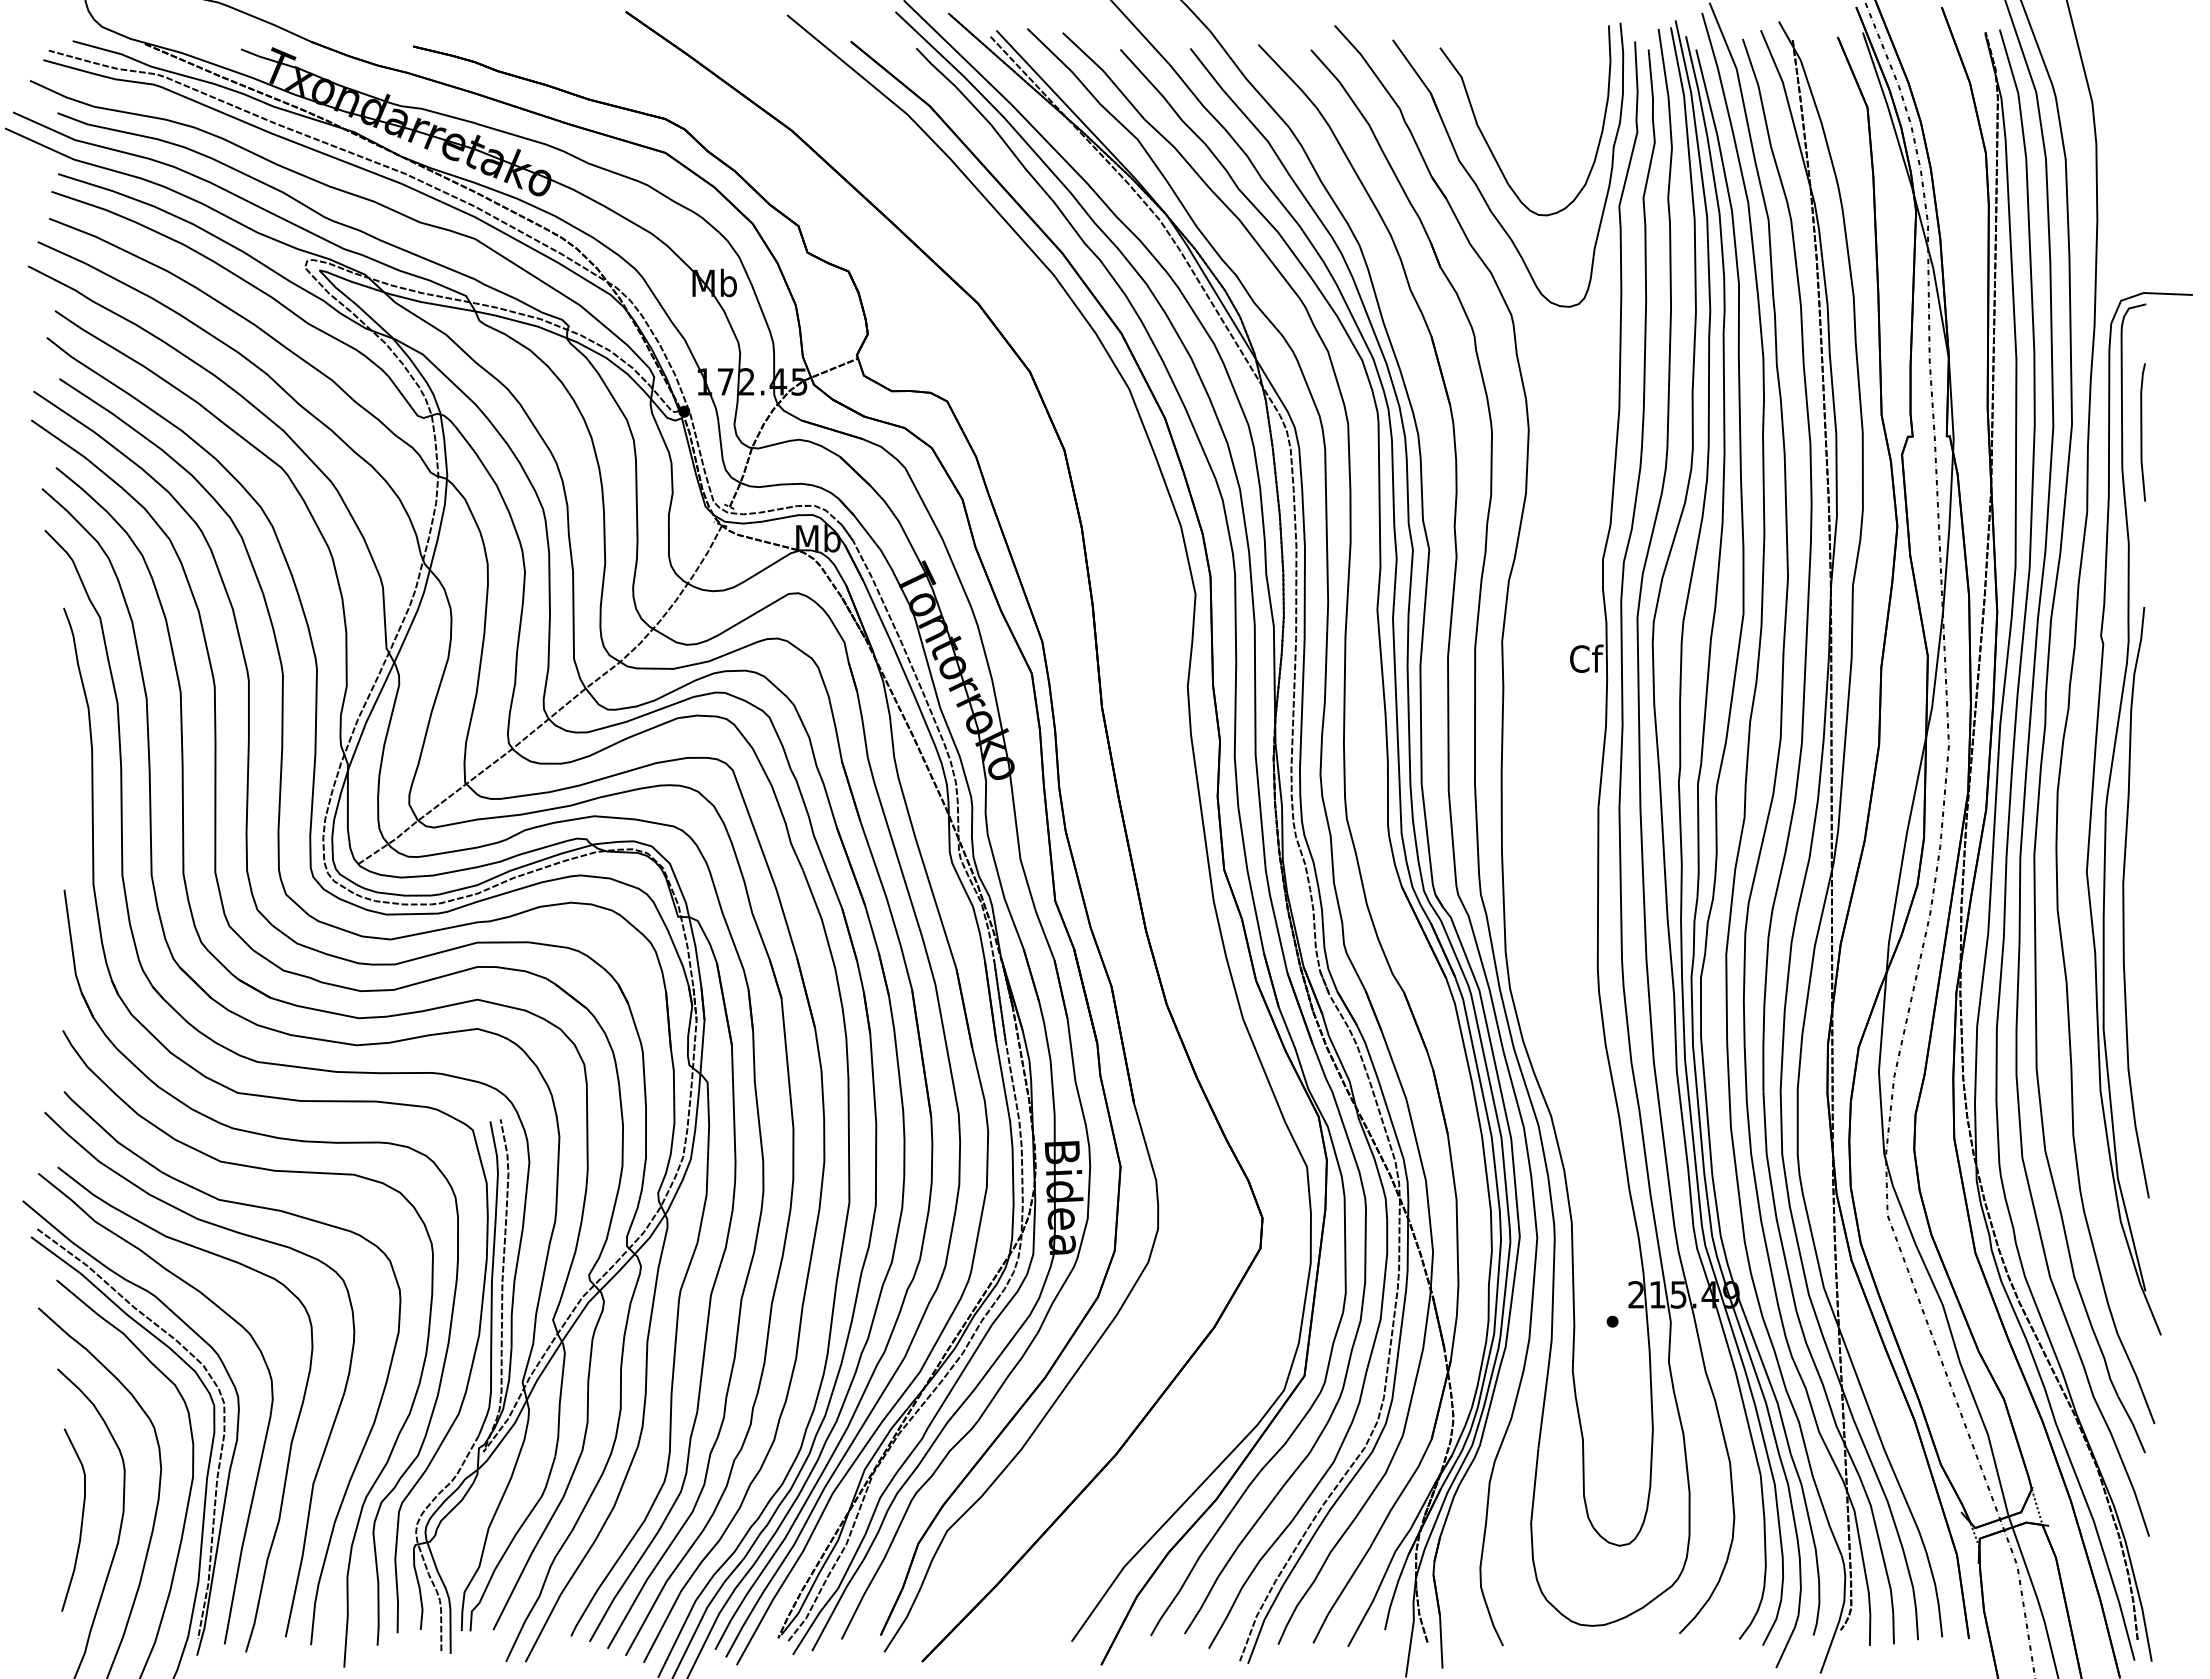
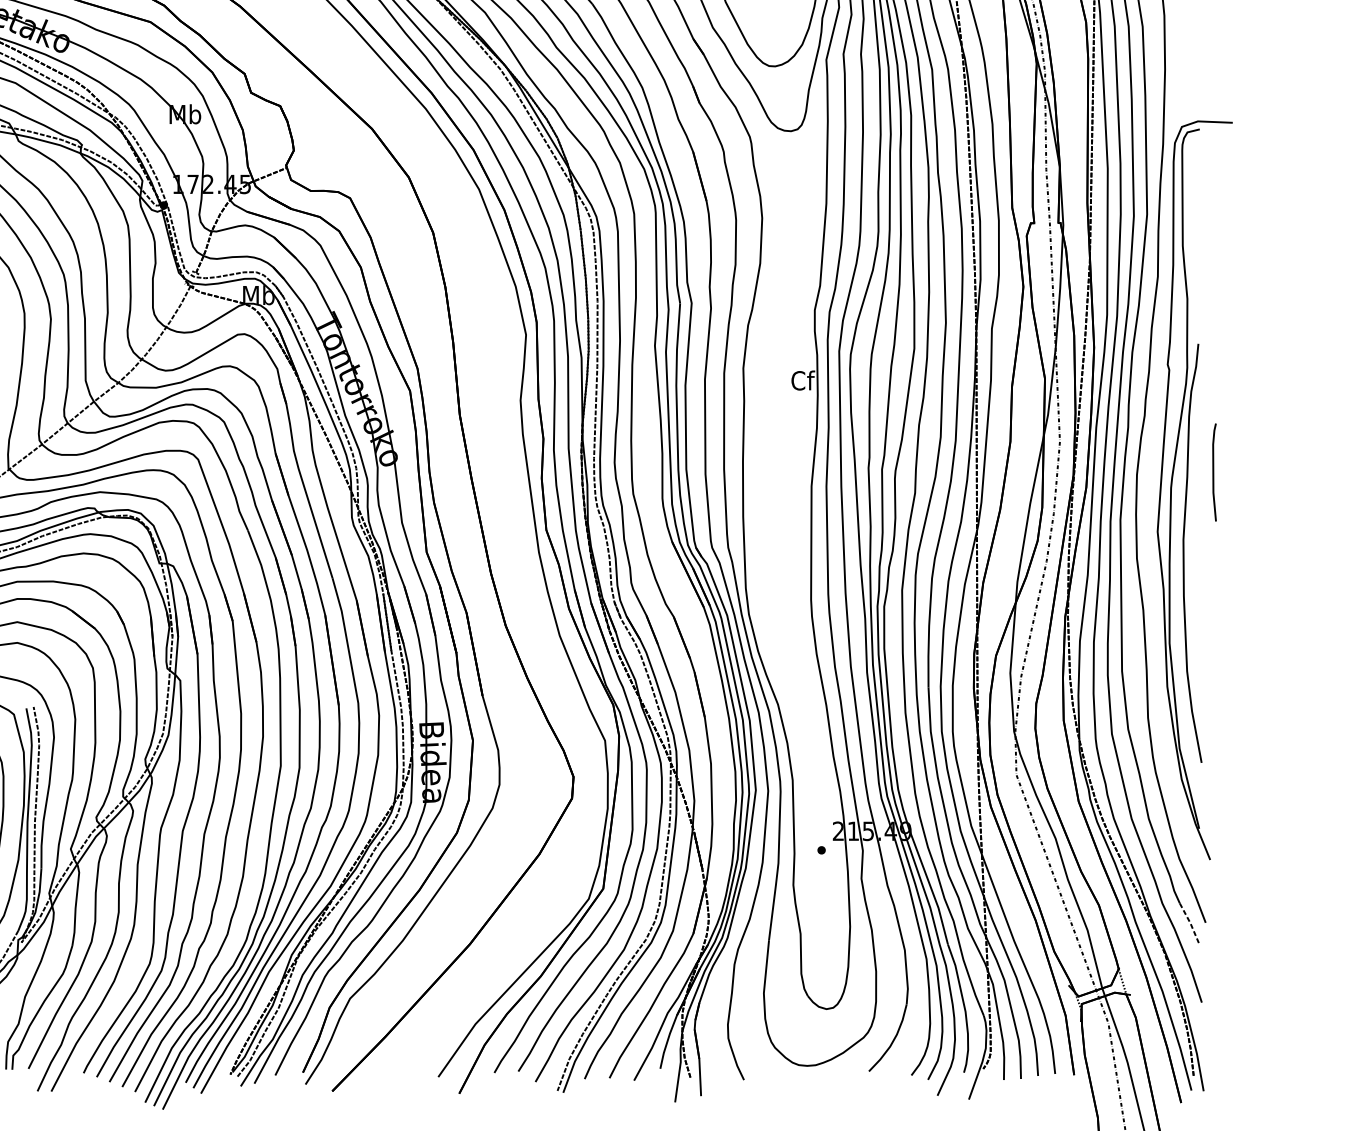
line: (2142, 432) -> (1214, 472), moved
line: (2133, 1424) -> (1190, 923), solid -> dashed

